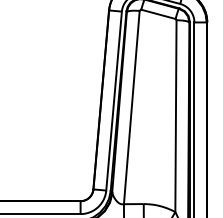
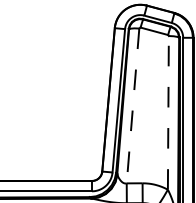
line: (132, 106) -> (133, 105), solid -> dashed
line: (176, 115) -> (168, 112), solid -> dashed

